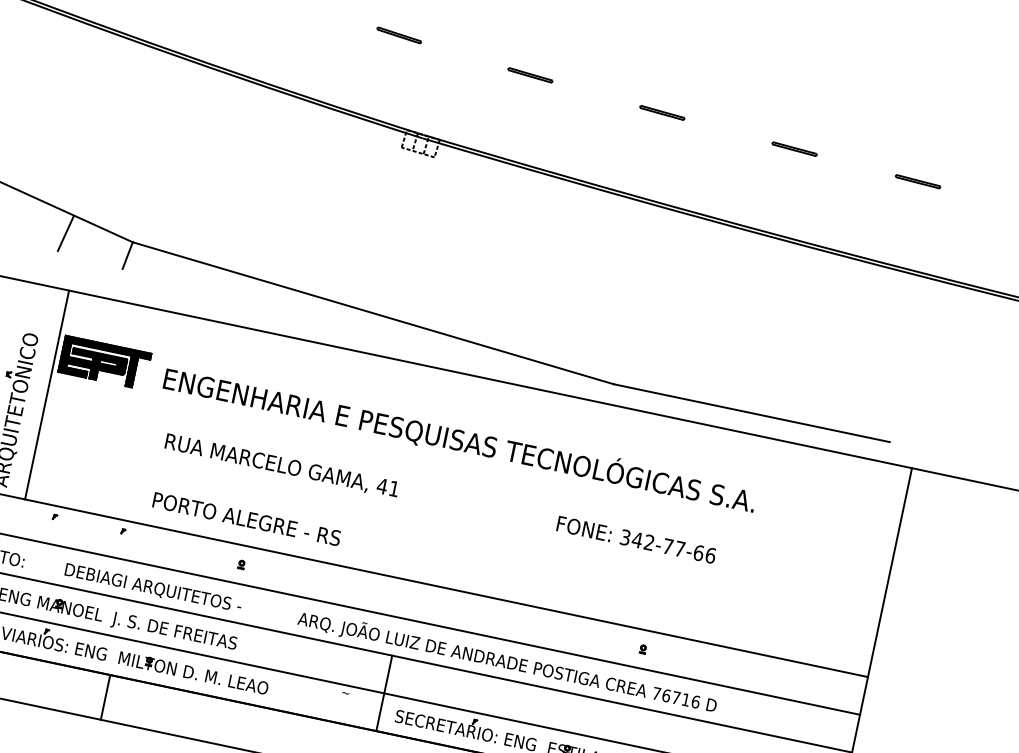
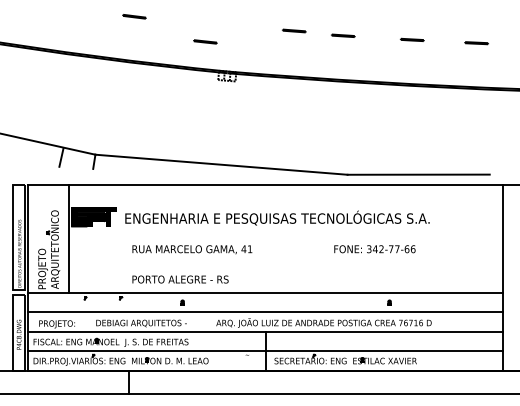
line: (399, 34) -> (205, 41), moved
line: (531, 74) -> (294, 30), moved

